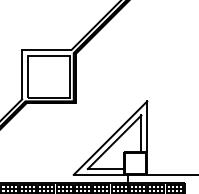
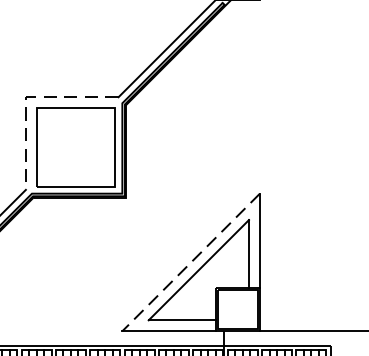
line: (22, 49) -> (26, 96), solid -> dashed
line: (110, 138) -> (191, 263), solid -> dashed

